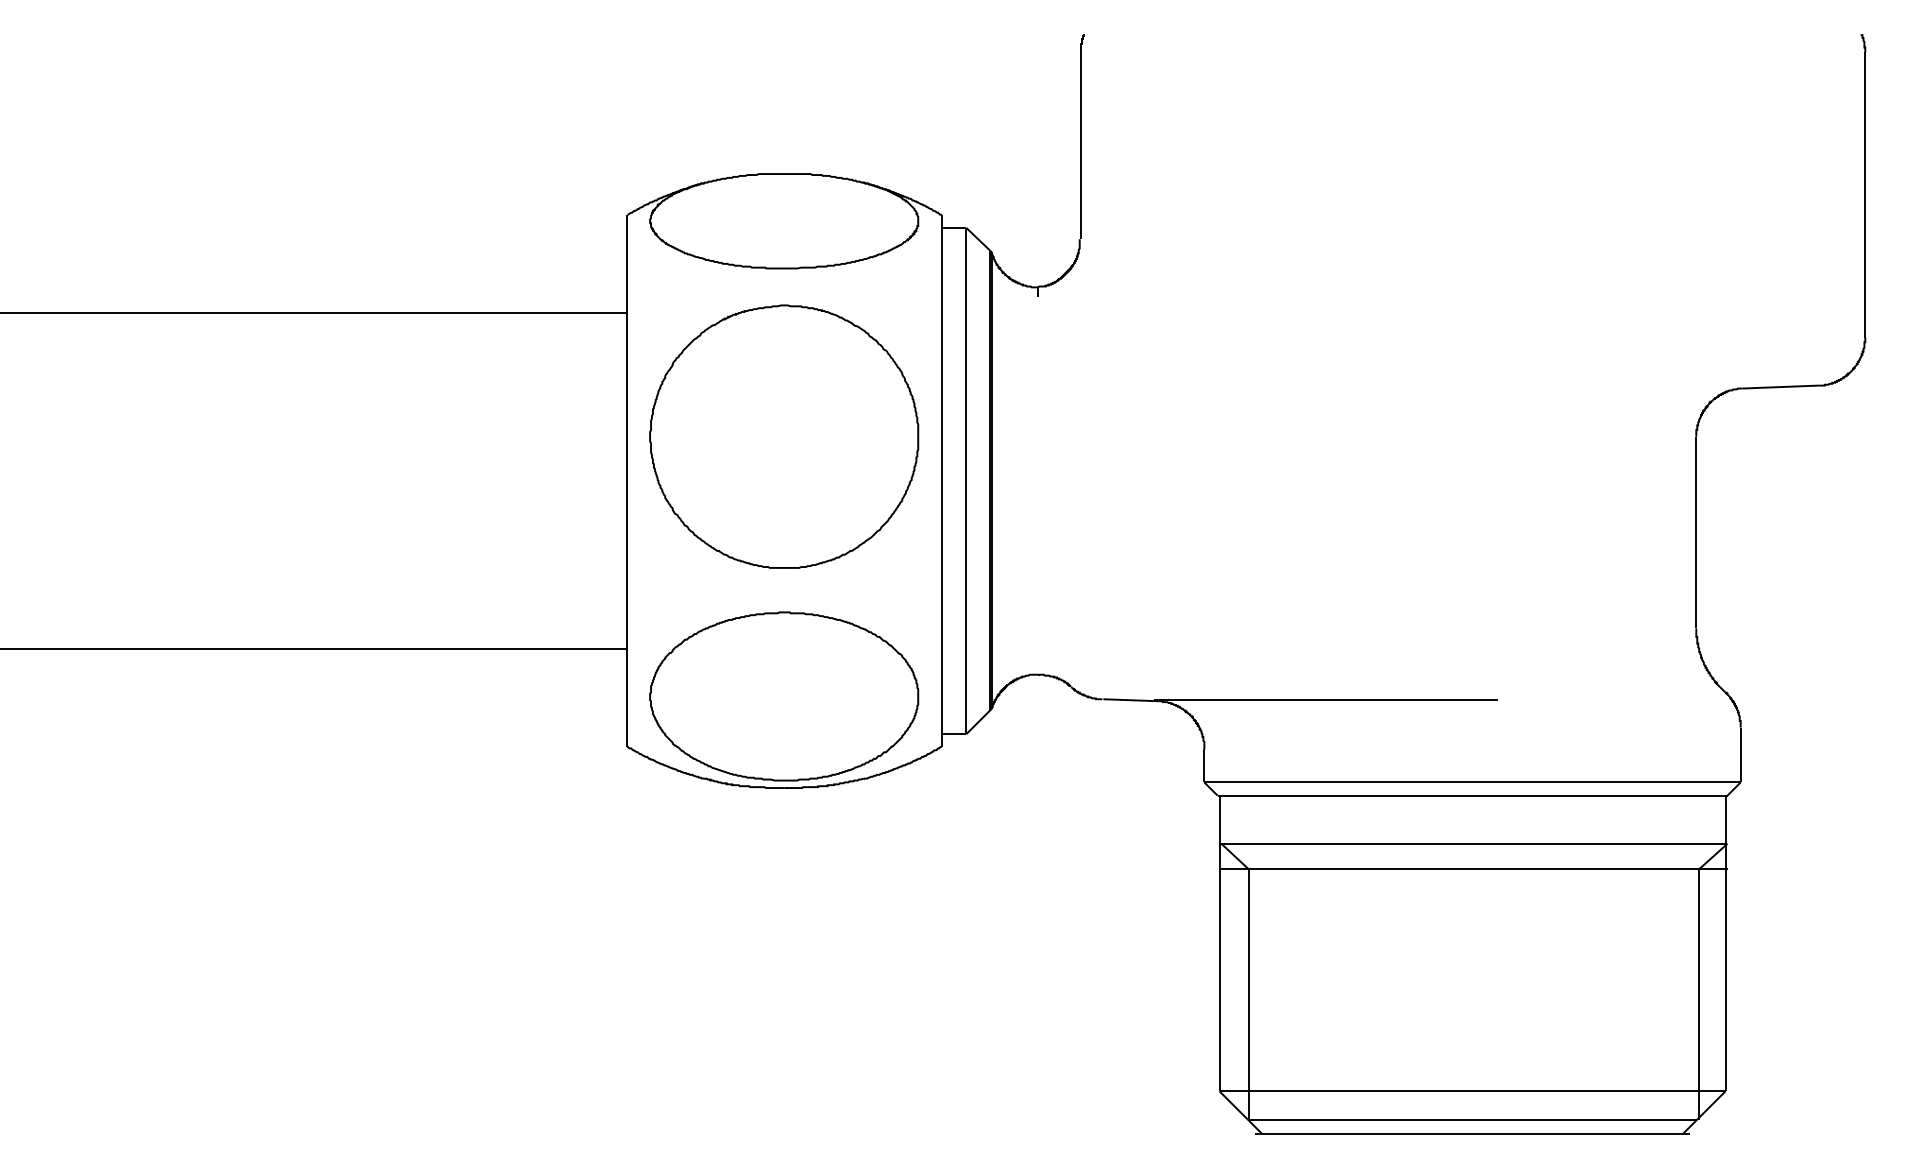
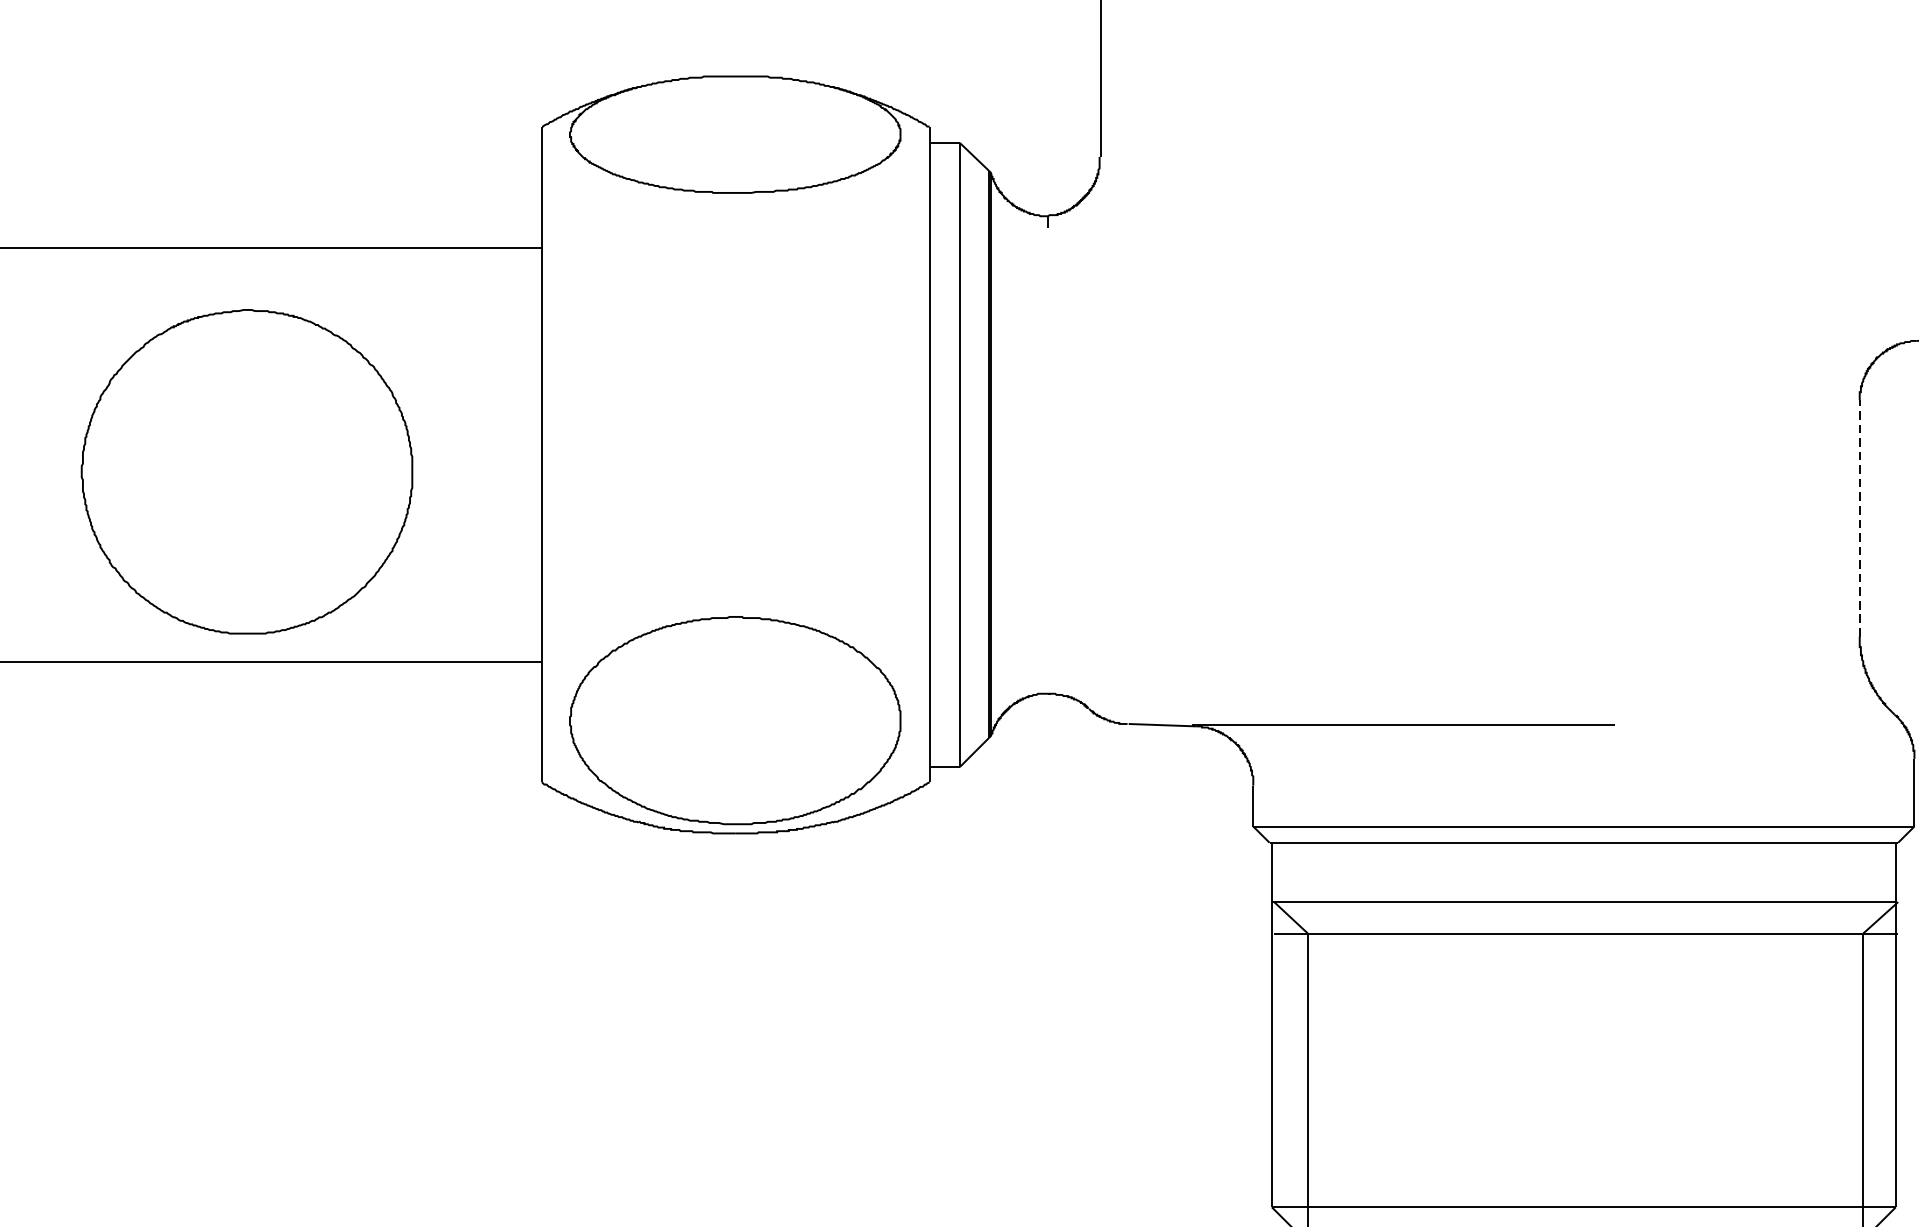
part: (784, 436) -> (247, 471), moved
line: (1696, 532) -> (1859, 518), solid -> dashed

